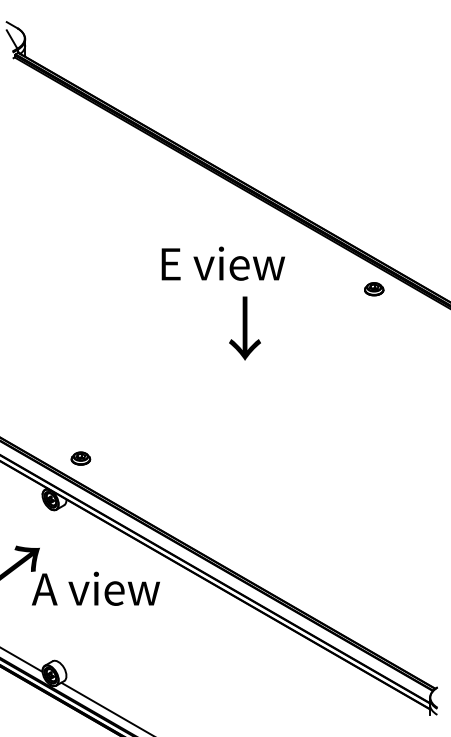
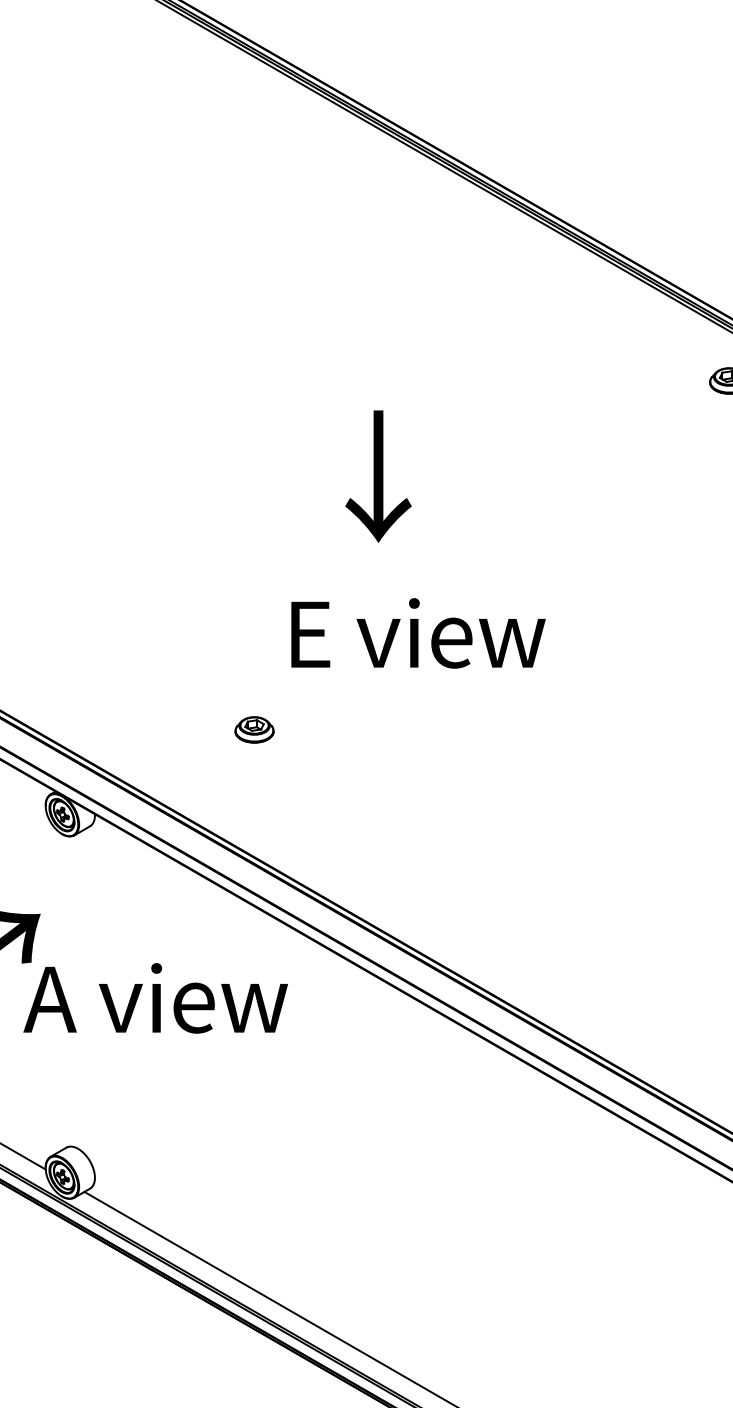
text: (222, 263) -> (416, 632), moved
text: (244, 328) -> (377, 476), moved
part: (80, 458) -> (253, 729), moved

